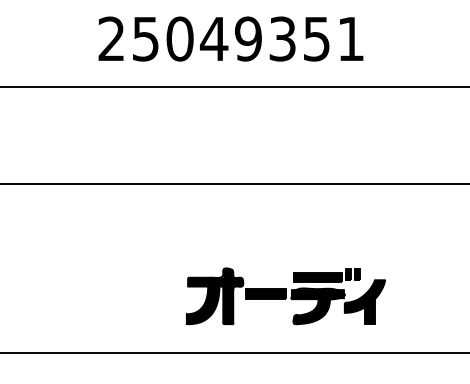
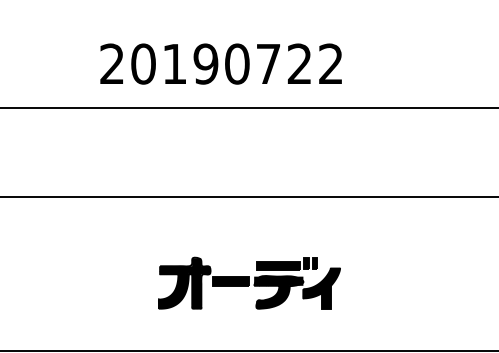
text: (247, 38) -> (236, 63), 25049351 -> 20190722
part: (285, 295) -> (249, 282), moved

